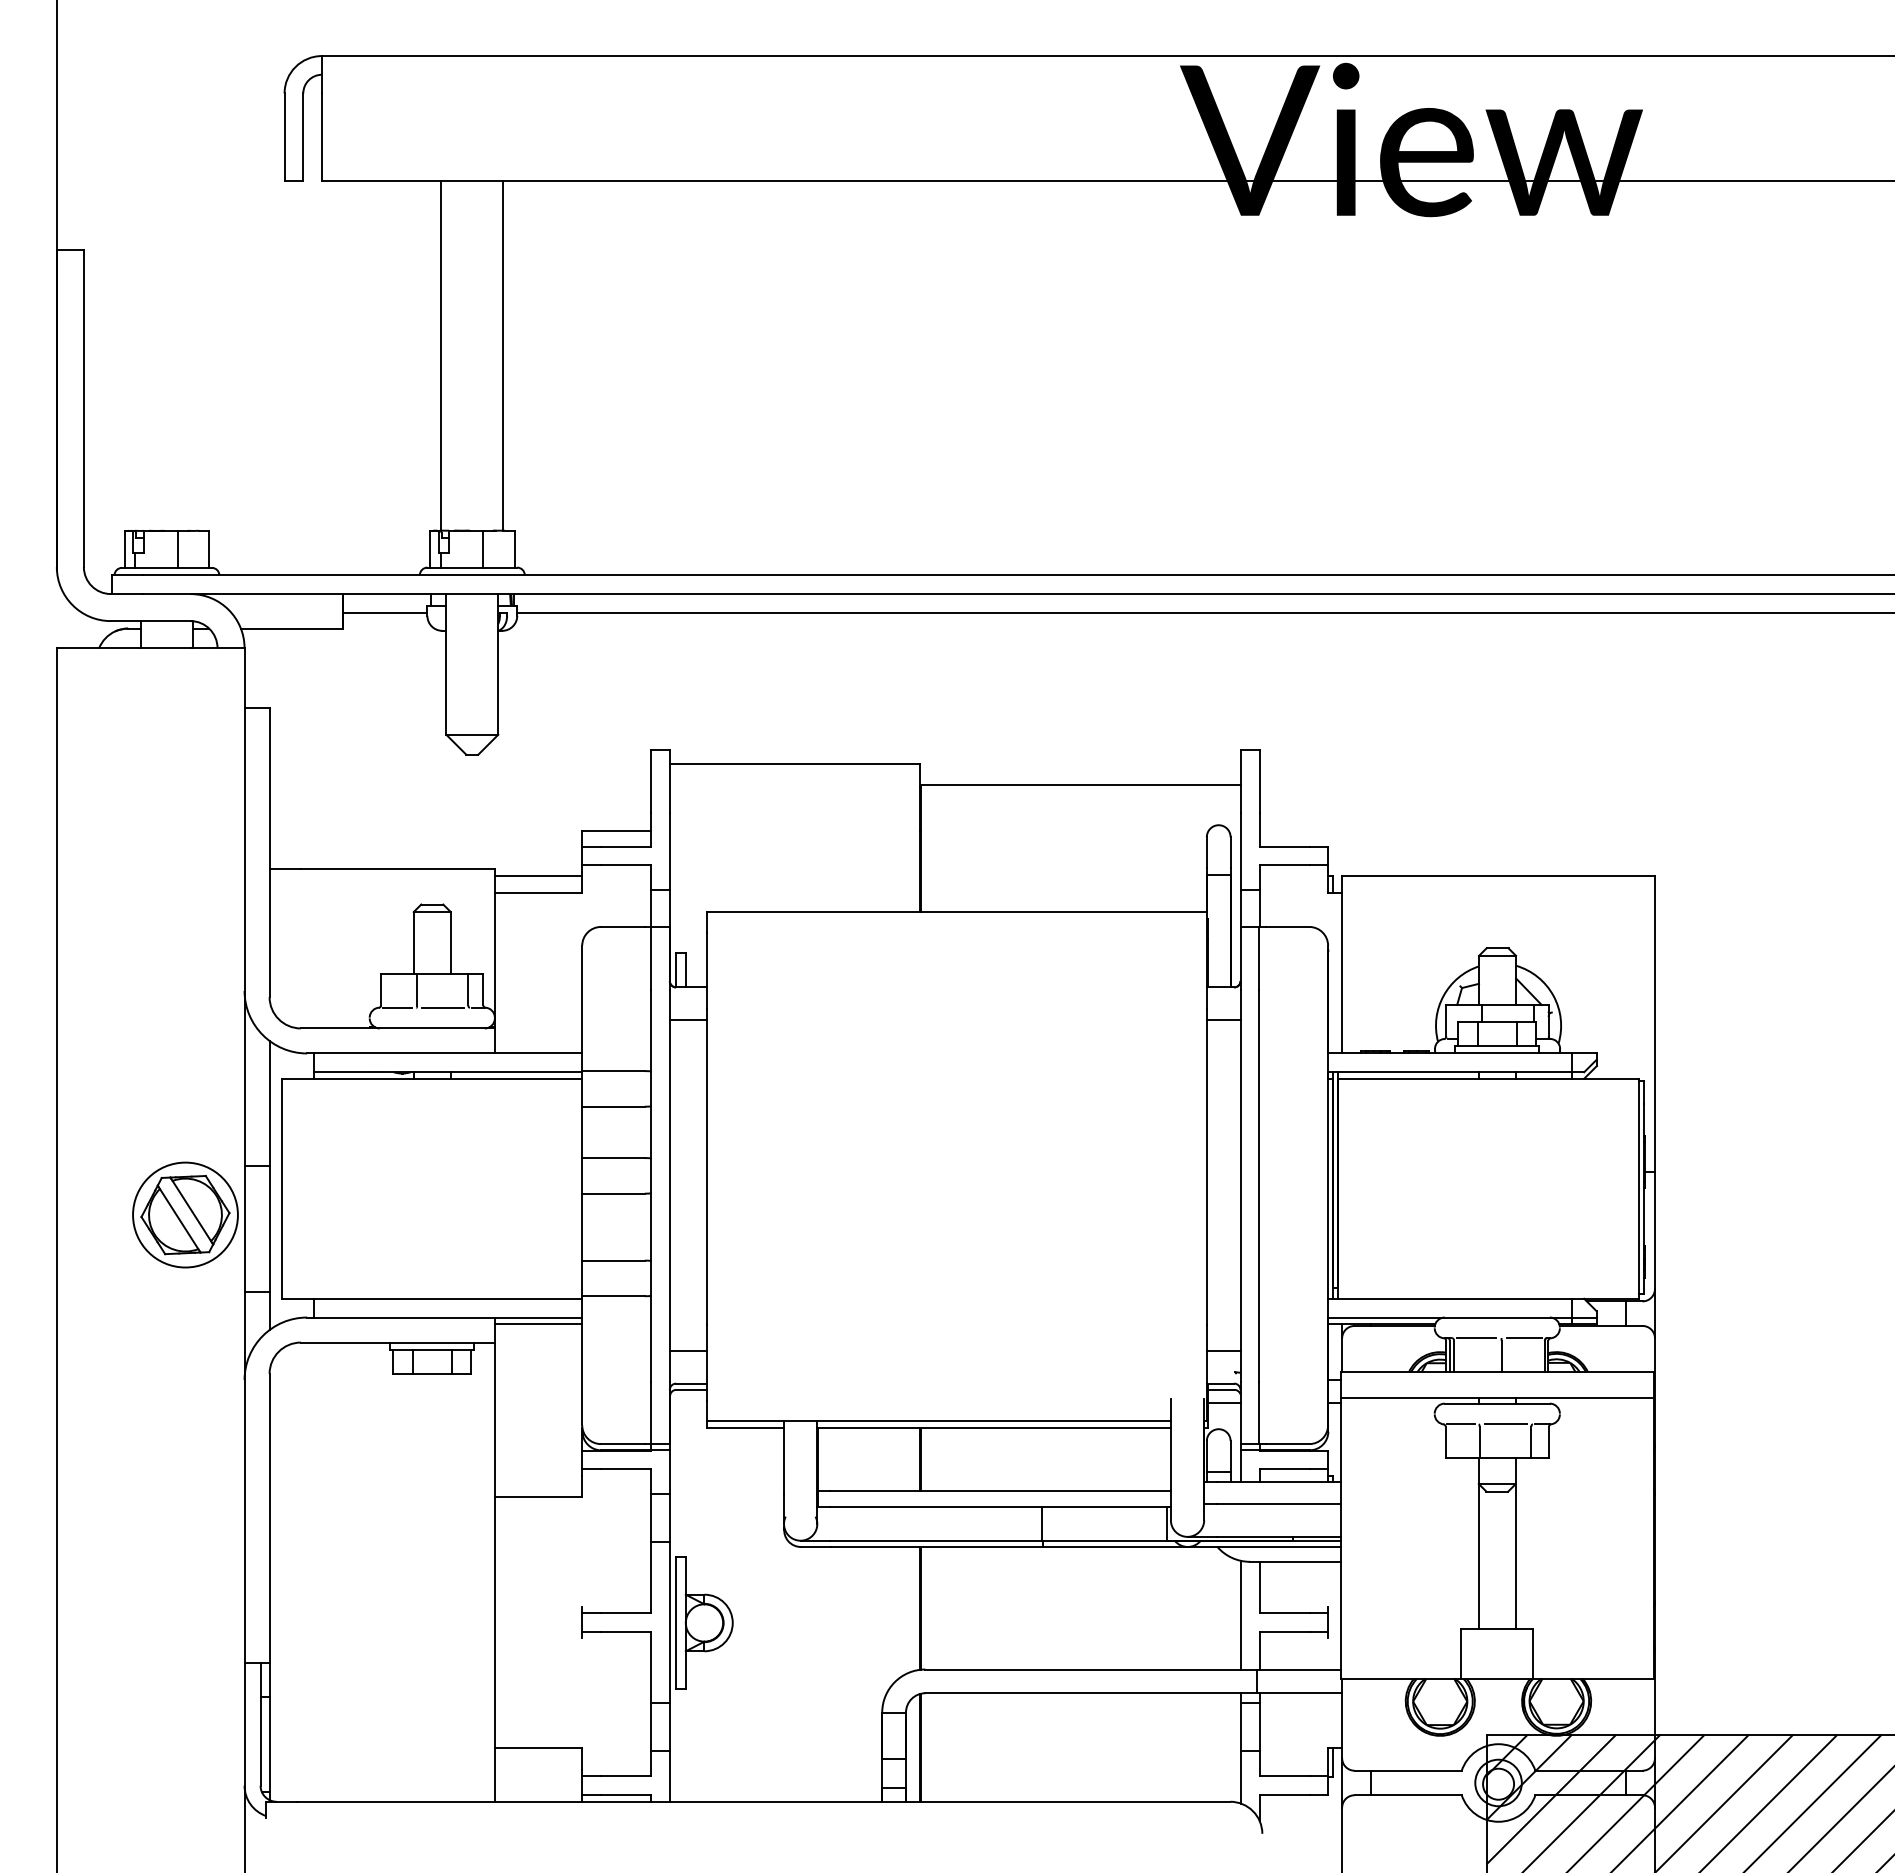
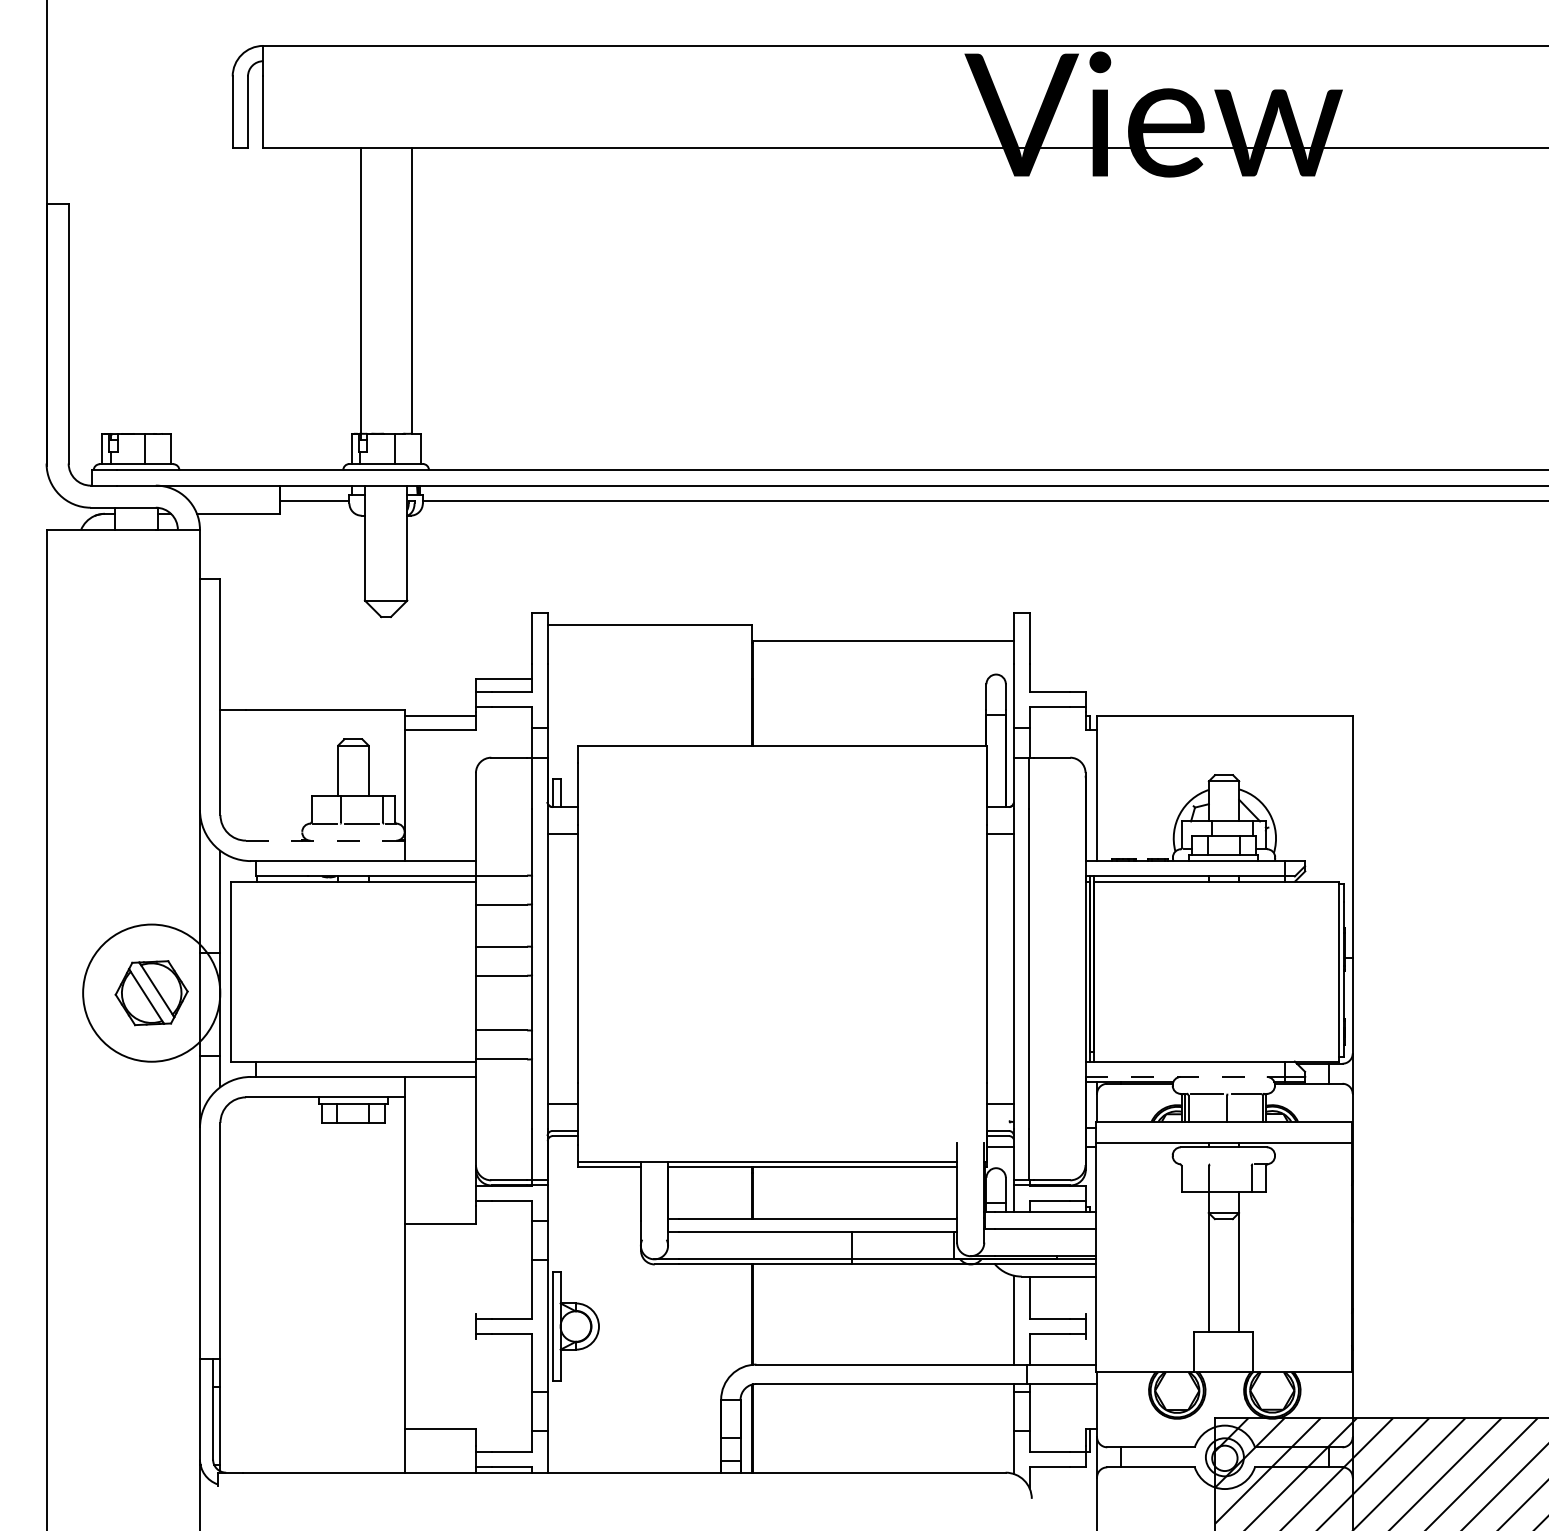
line: (397, 1028) -> (324, 840), solid -> dashed
circle: (185, 1214) -> (151, 992), size x1.6
line: (1449, 1317) -> (1184, 1076), solid -> dashed
line: (538, 1323) -> (440, 1081), removed
line: (1460, 1424) -> (1193, 1164), removed
line: (1505, 1424) -> (1230, 1164), removed

